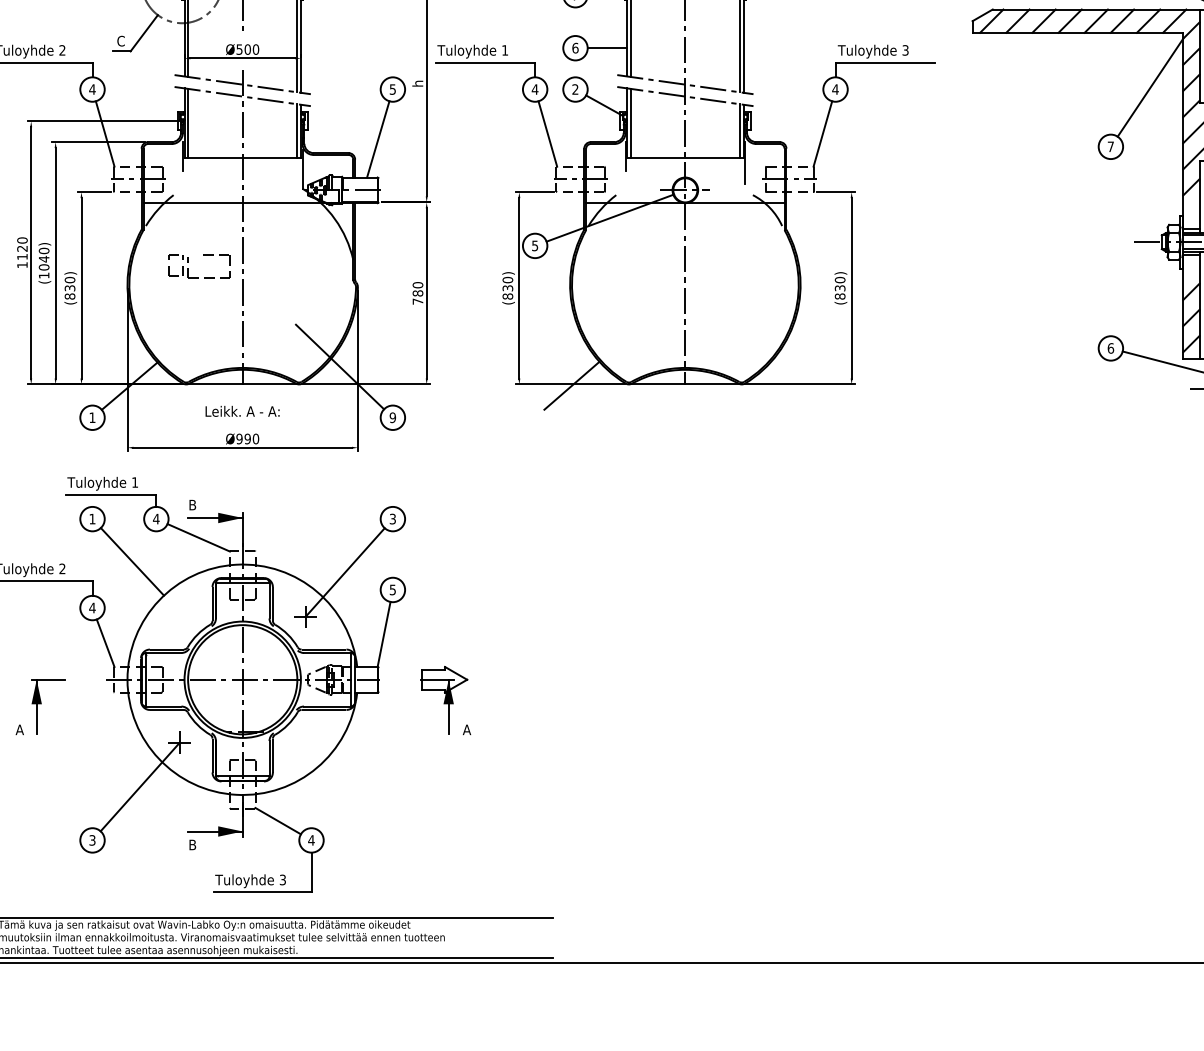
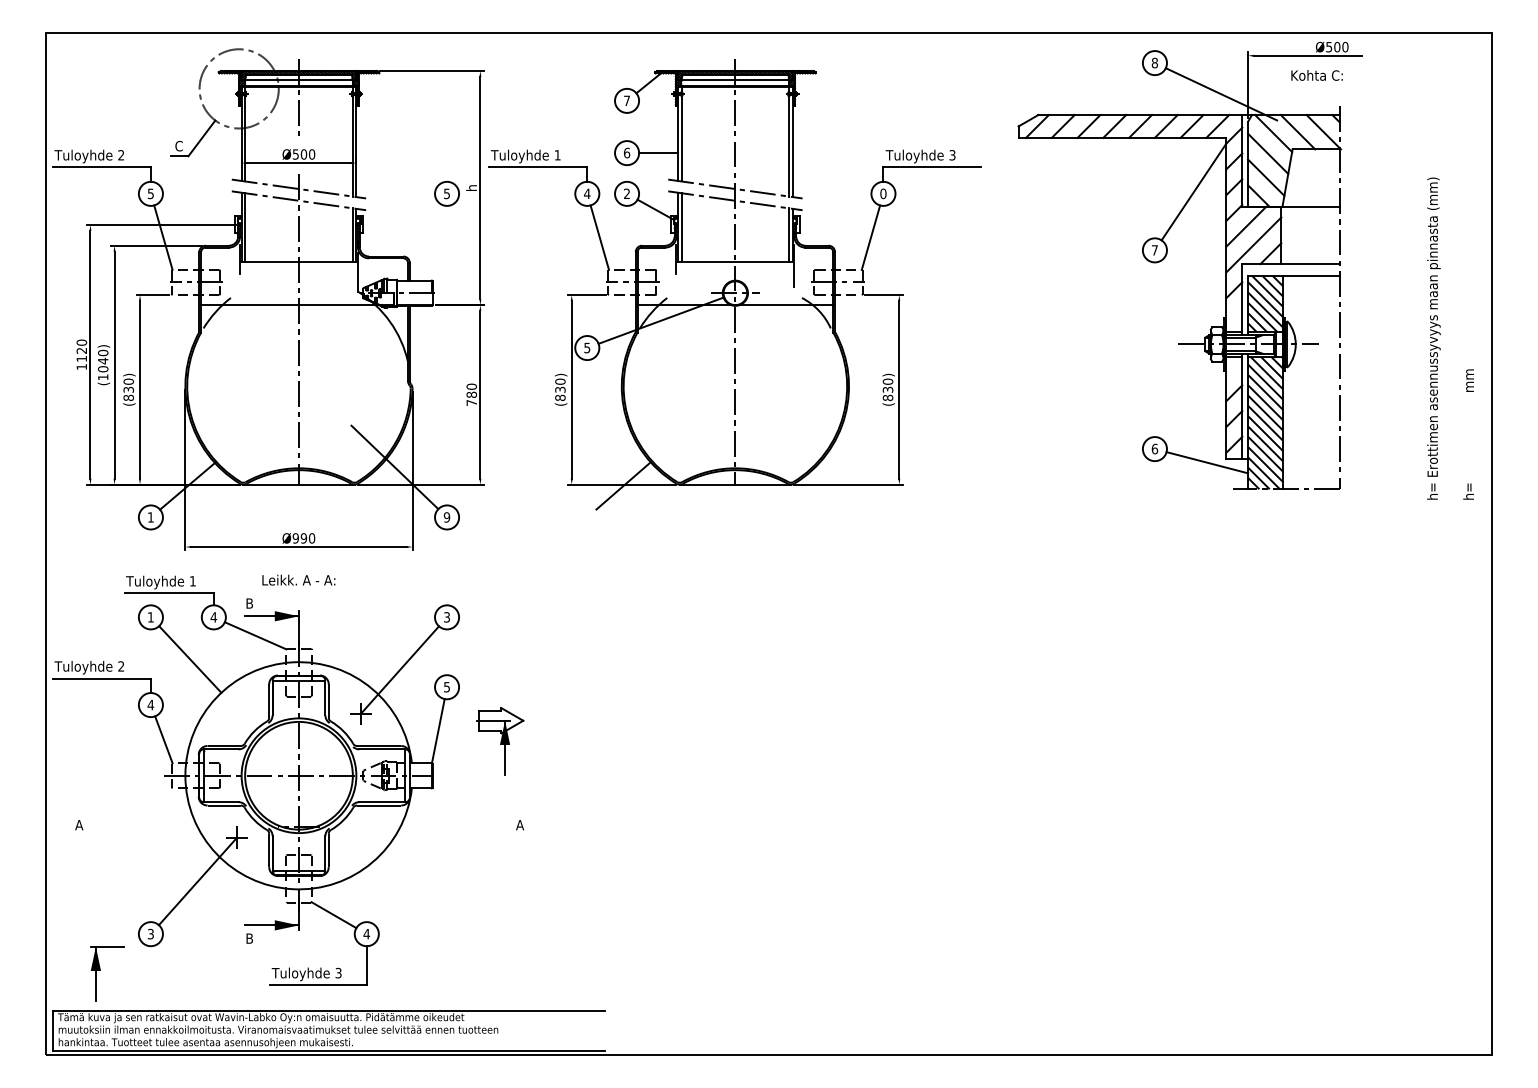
text: (92, 89) -> (150, 193), 4 -> 5
text: (835, 89) -> (883, 193), 4 -> 0
line: (378, 138) -> (432, 242), removed
part: (198, 277) -> (255, 379), removed
text: (242, 410) -> (298, 579), moved
part: (444, 700) -> (500, 741), moved
part: (41, 703) -> (100, 970), moved

